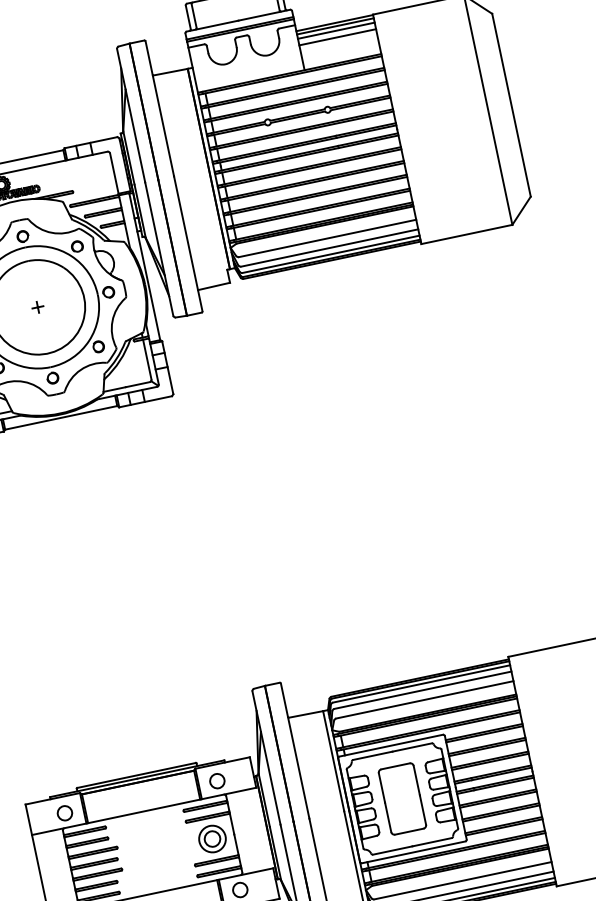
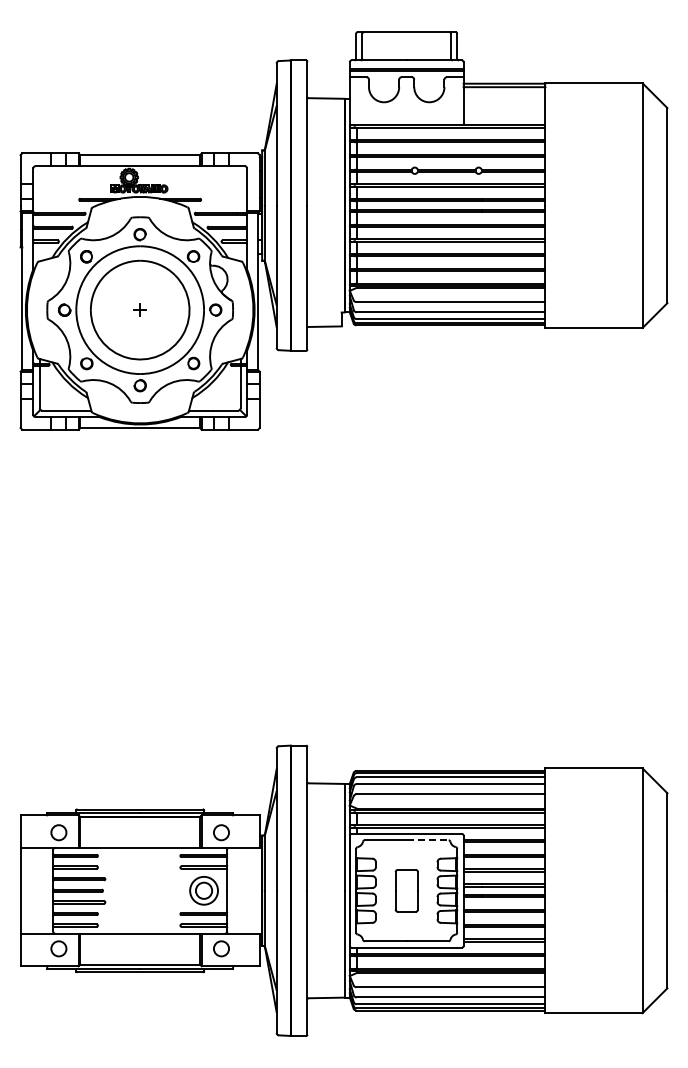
line: (336, 30) -> (504, 91), removed
line: (337, 36) -> (504, 98), removed
line: (412, 747) -> (427, 840), solid -> dashed
part: (402, 798) -> (406, 890), size x0.6

